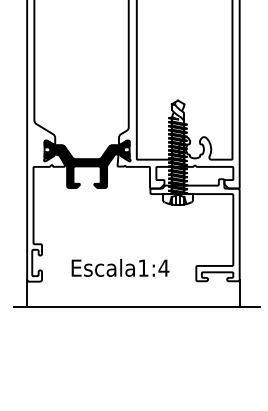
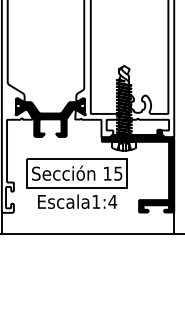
fill: (194, 230) -> (137, 171), added
part: (119, 232) -> (76, 172), added

